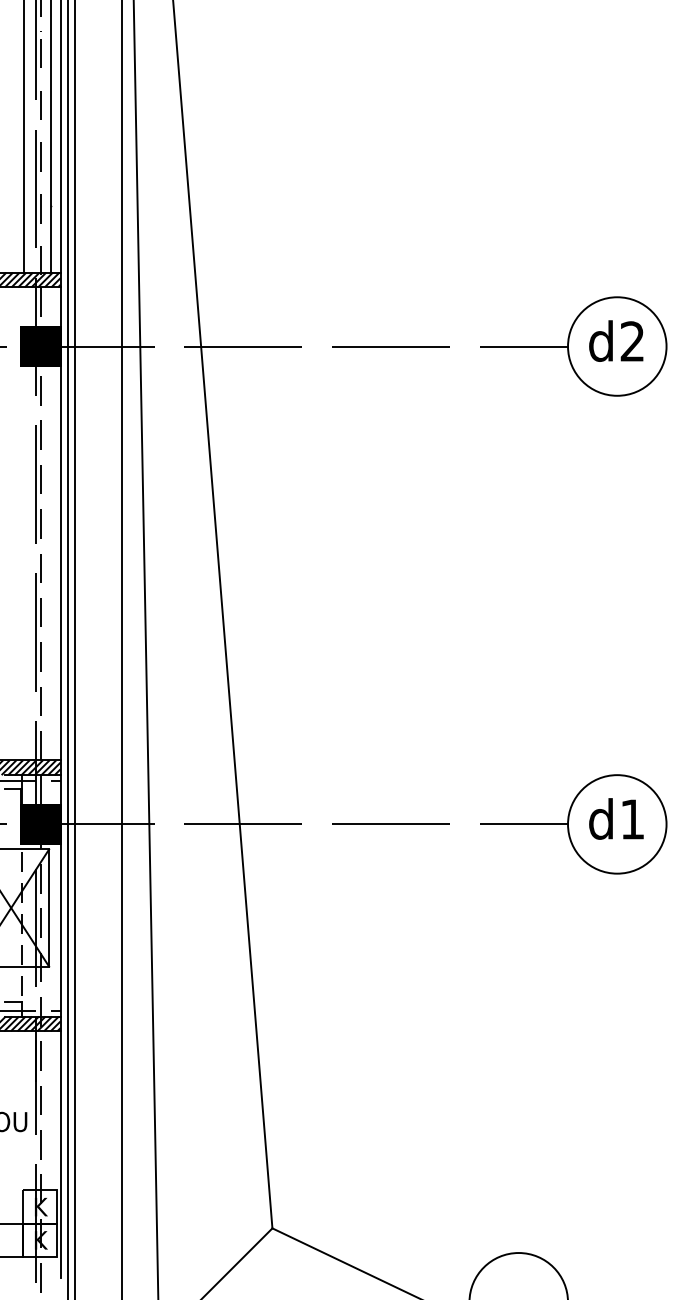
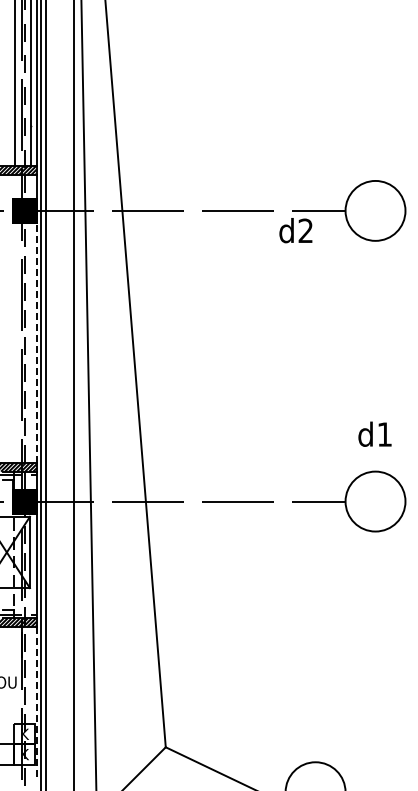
text: (615, 340) -> (295, 230), moved
line: (59, 562) -> (36, 342), solid -> dashed
text: (615, 817) -> (374, 433), moved
line: (59, 1154) -> (36, 702), solid -> dashed

